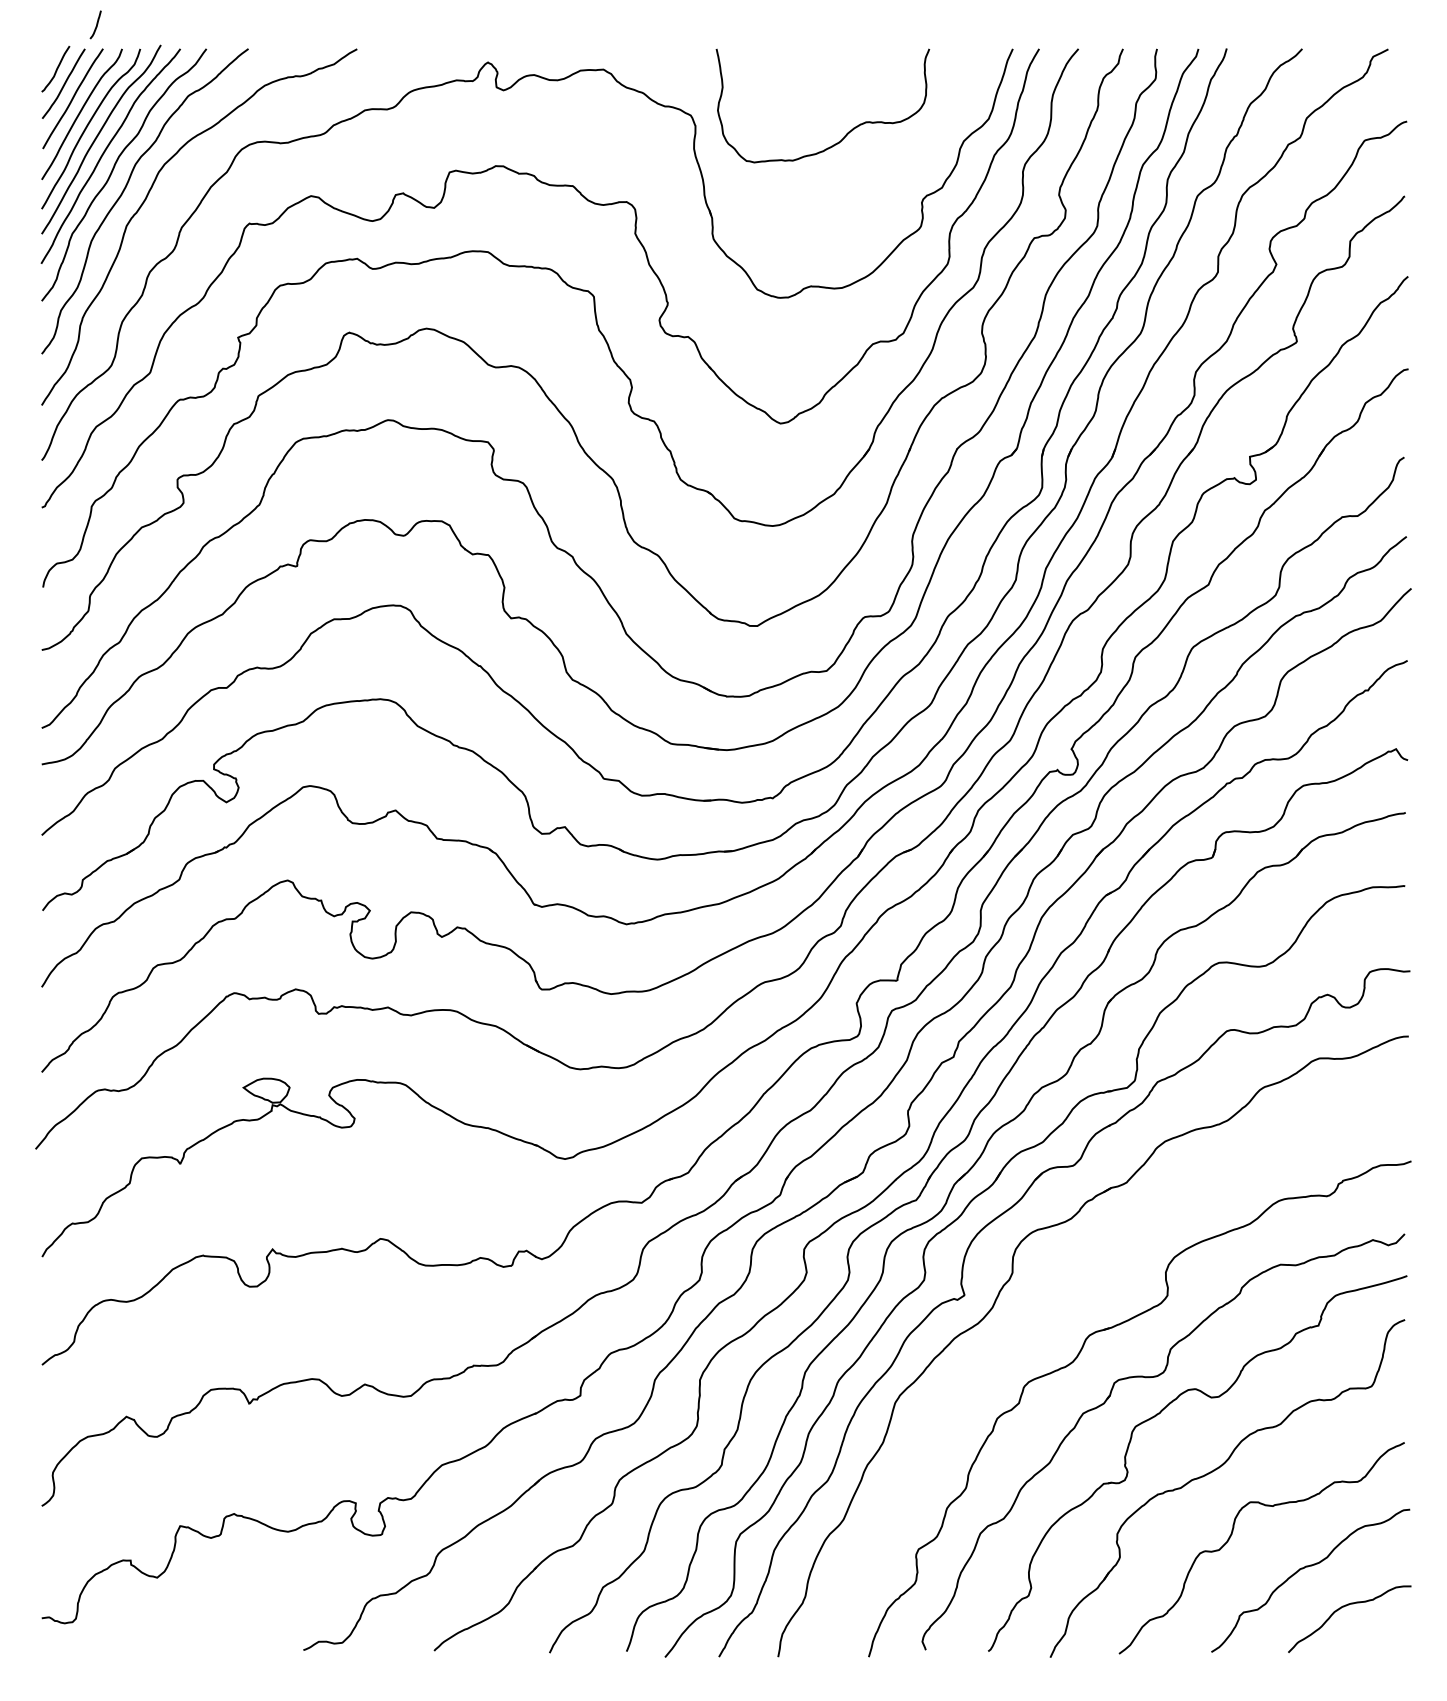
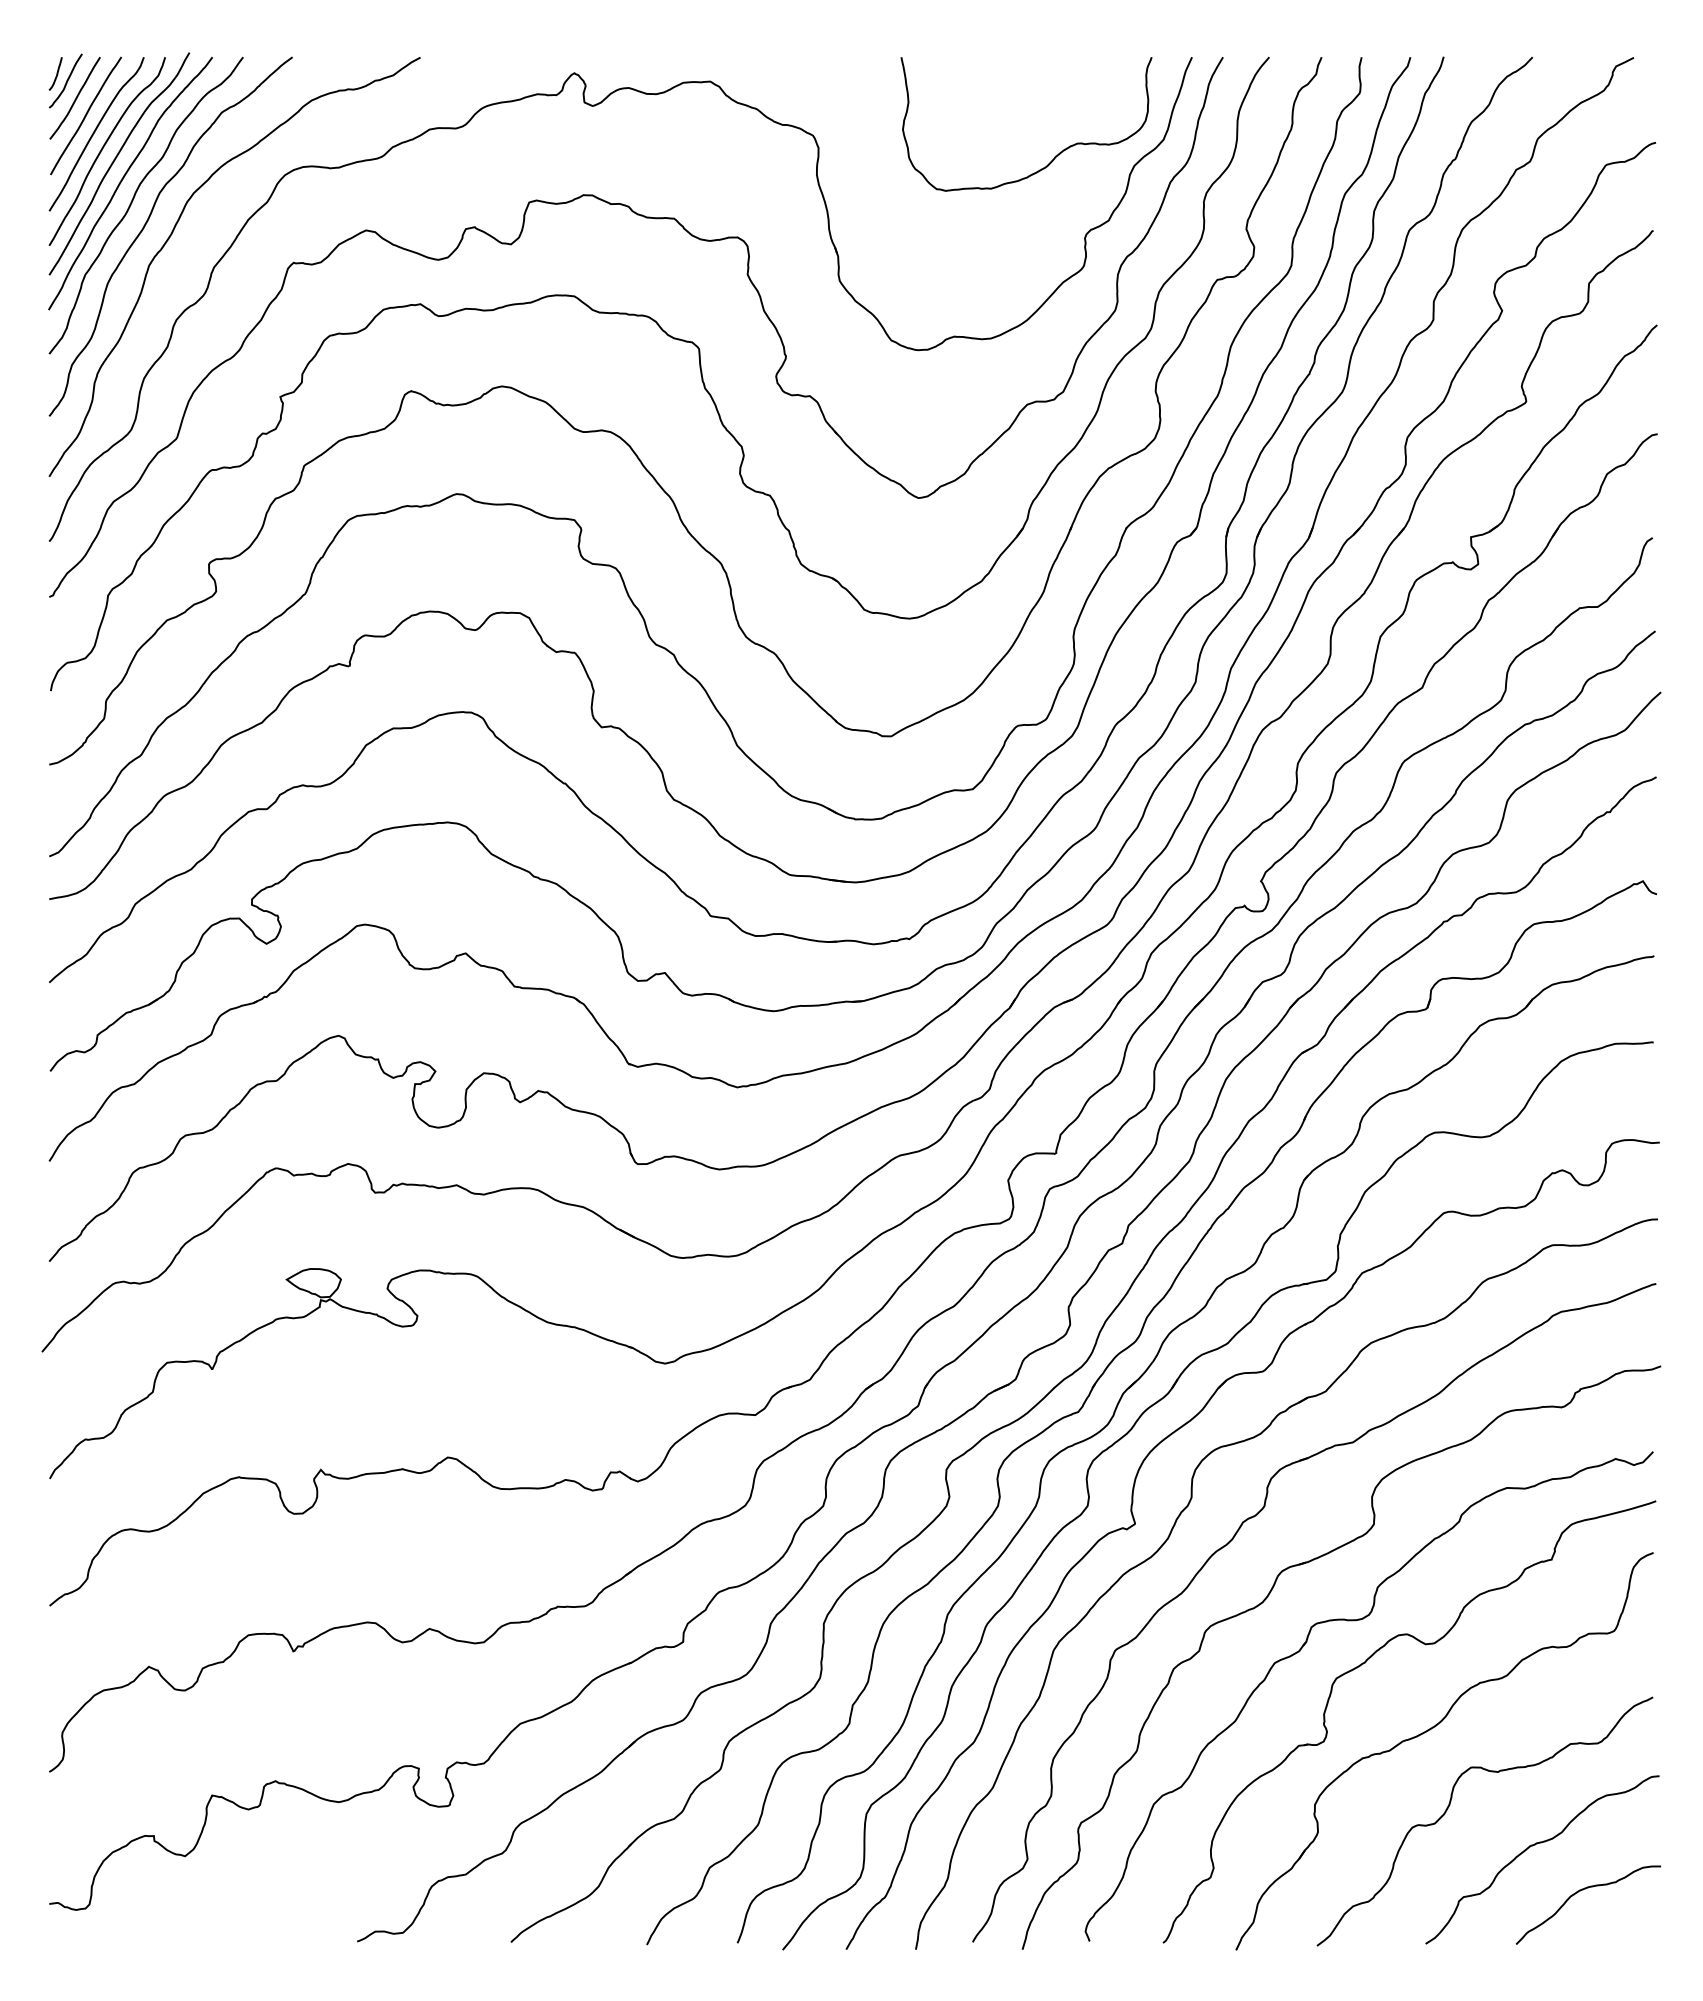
curve: (96, 24) -> (56, 73), moved
curve: (847, 132) -> (1055, 155), moved
part: (1048, 1308) -> (1233, 1539), added

